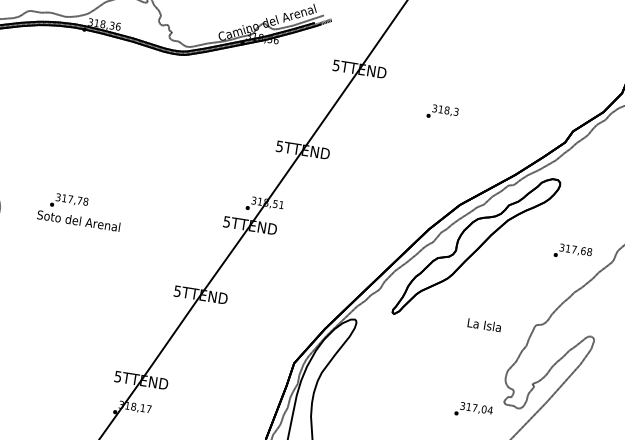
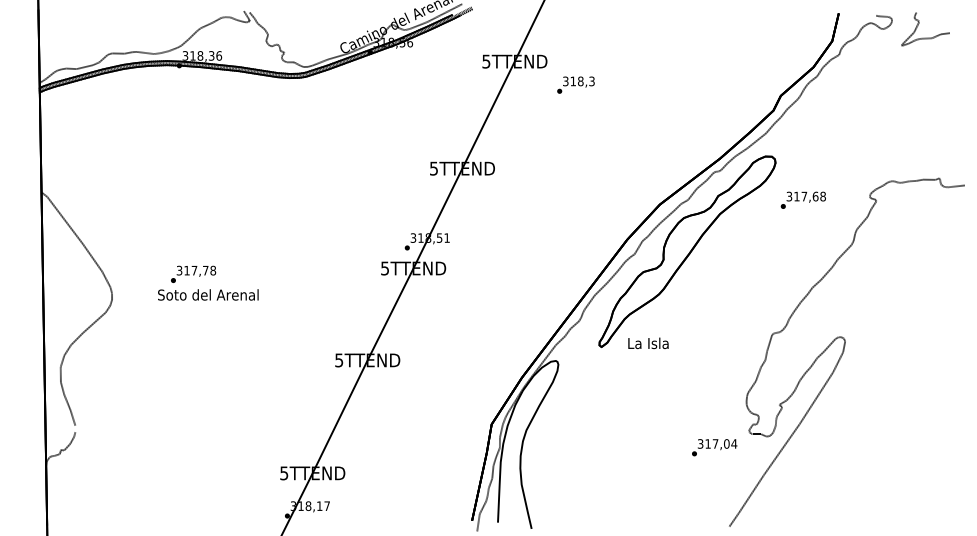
text: (442, 112) -> (575, 84), moved
text: (572, 251) -> (802, 199), moved
text: (484, 325) -> (648, 343), moved

